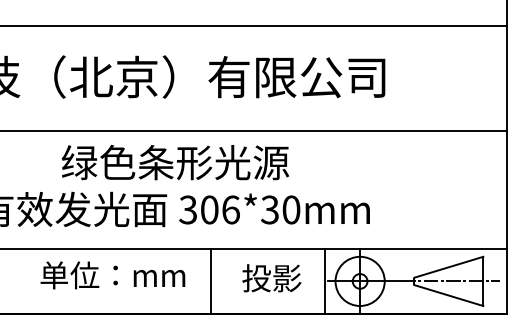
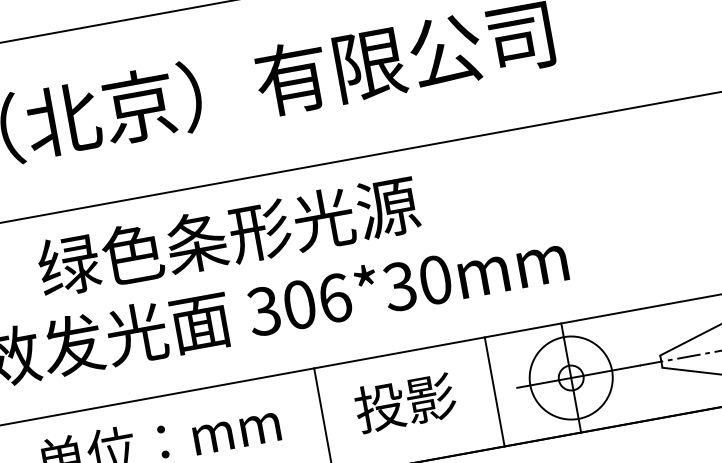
text: (271, 278) -> (404, 403), moved
line: (325, 281) -> (495, 391), moved

